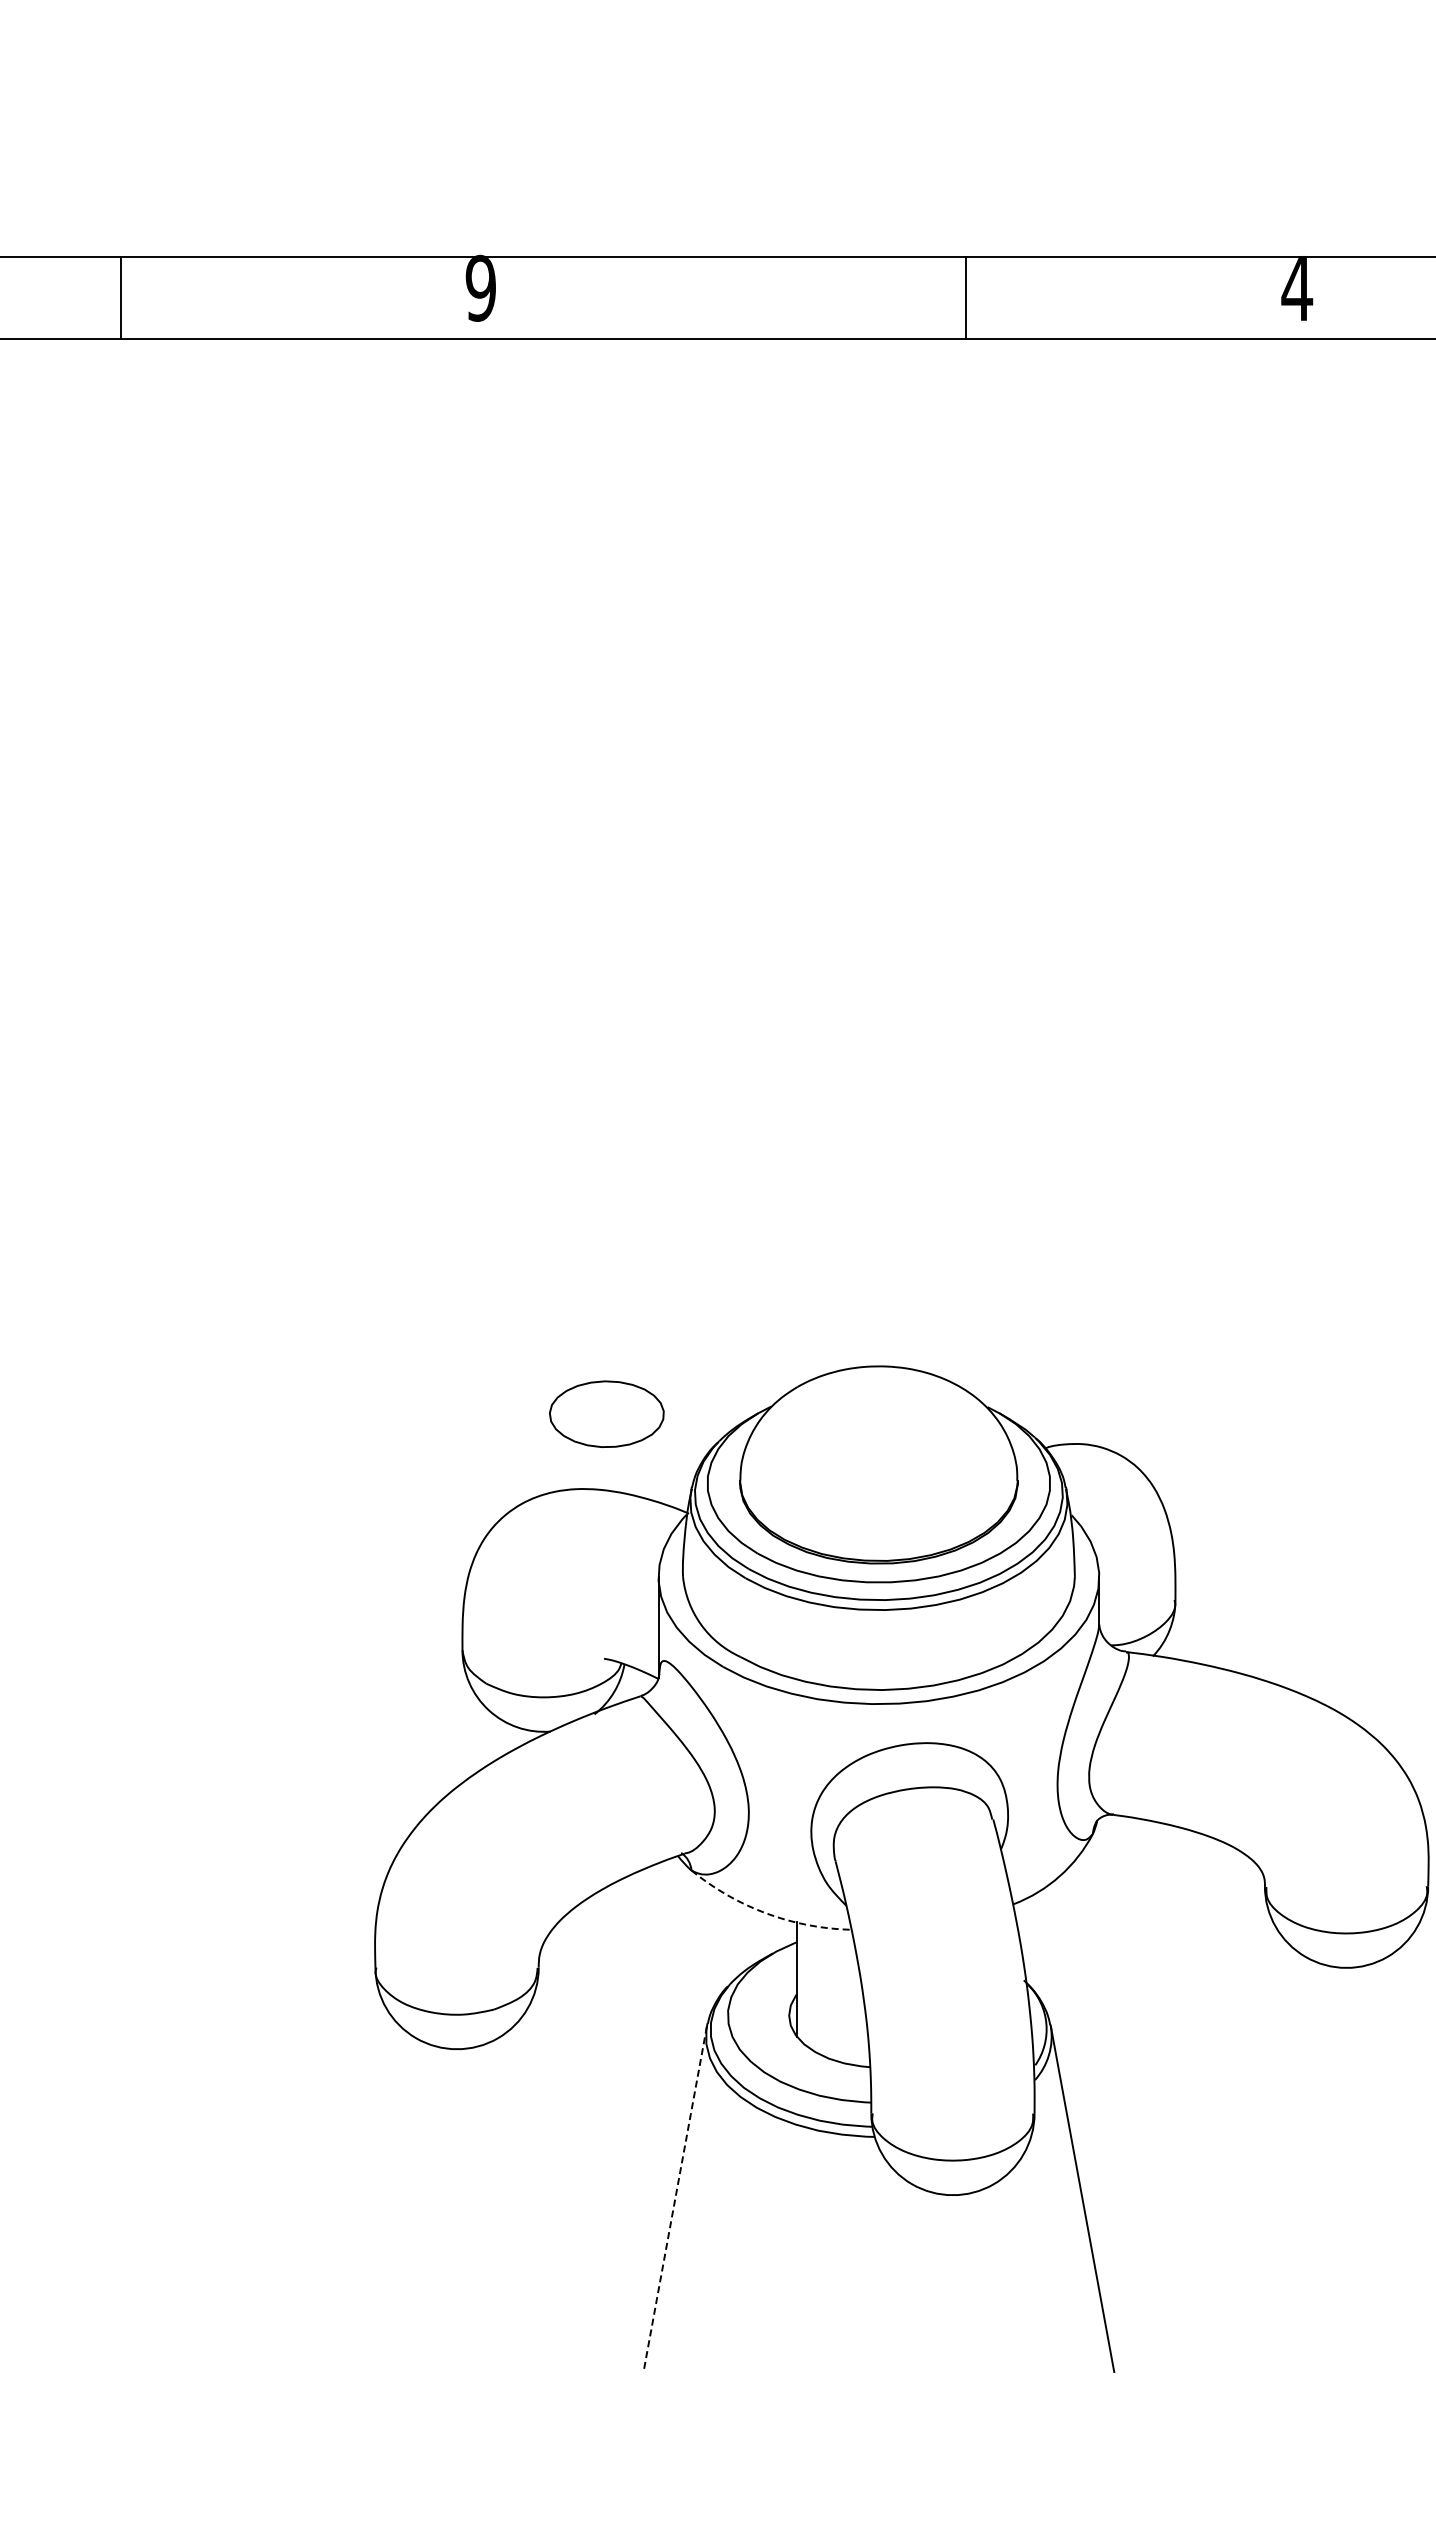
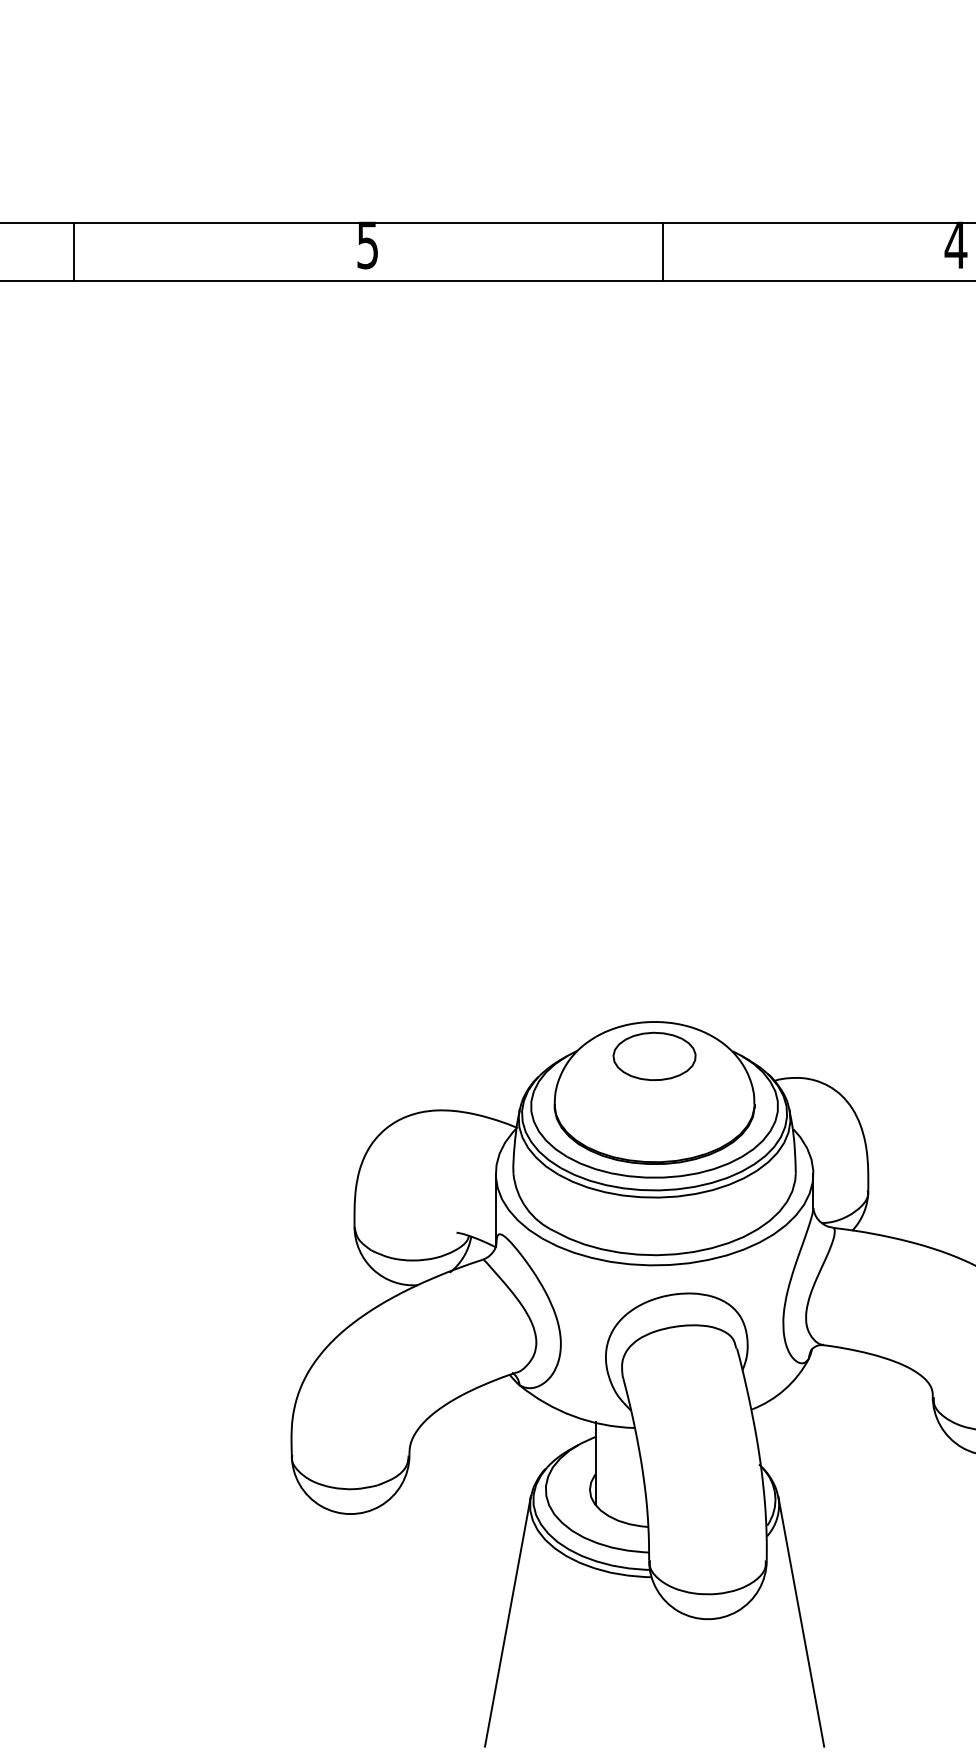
text: (480, 287) -> (367, 244), 9 -> 5
line: (120, 297) -> (74, 251), moved
line: (965, 297) -> (662, 251), moved
part: (606, 1413) -> (654, 1055), moved
arc: (766, 1913) -> (573, 1416), dashed -> solid
line: (675, 2199) -> (508, 1622), dashed -> solid

